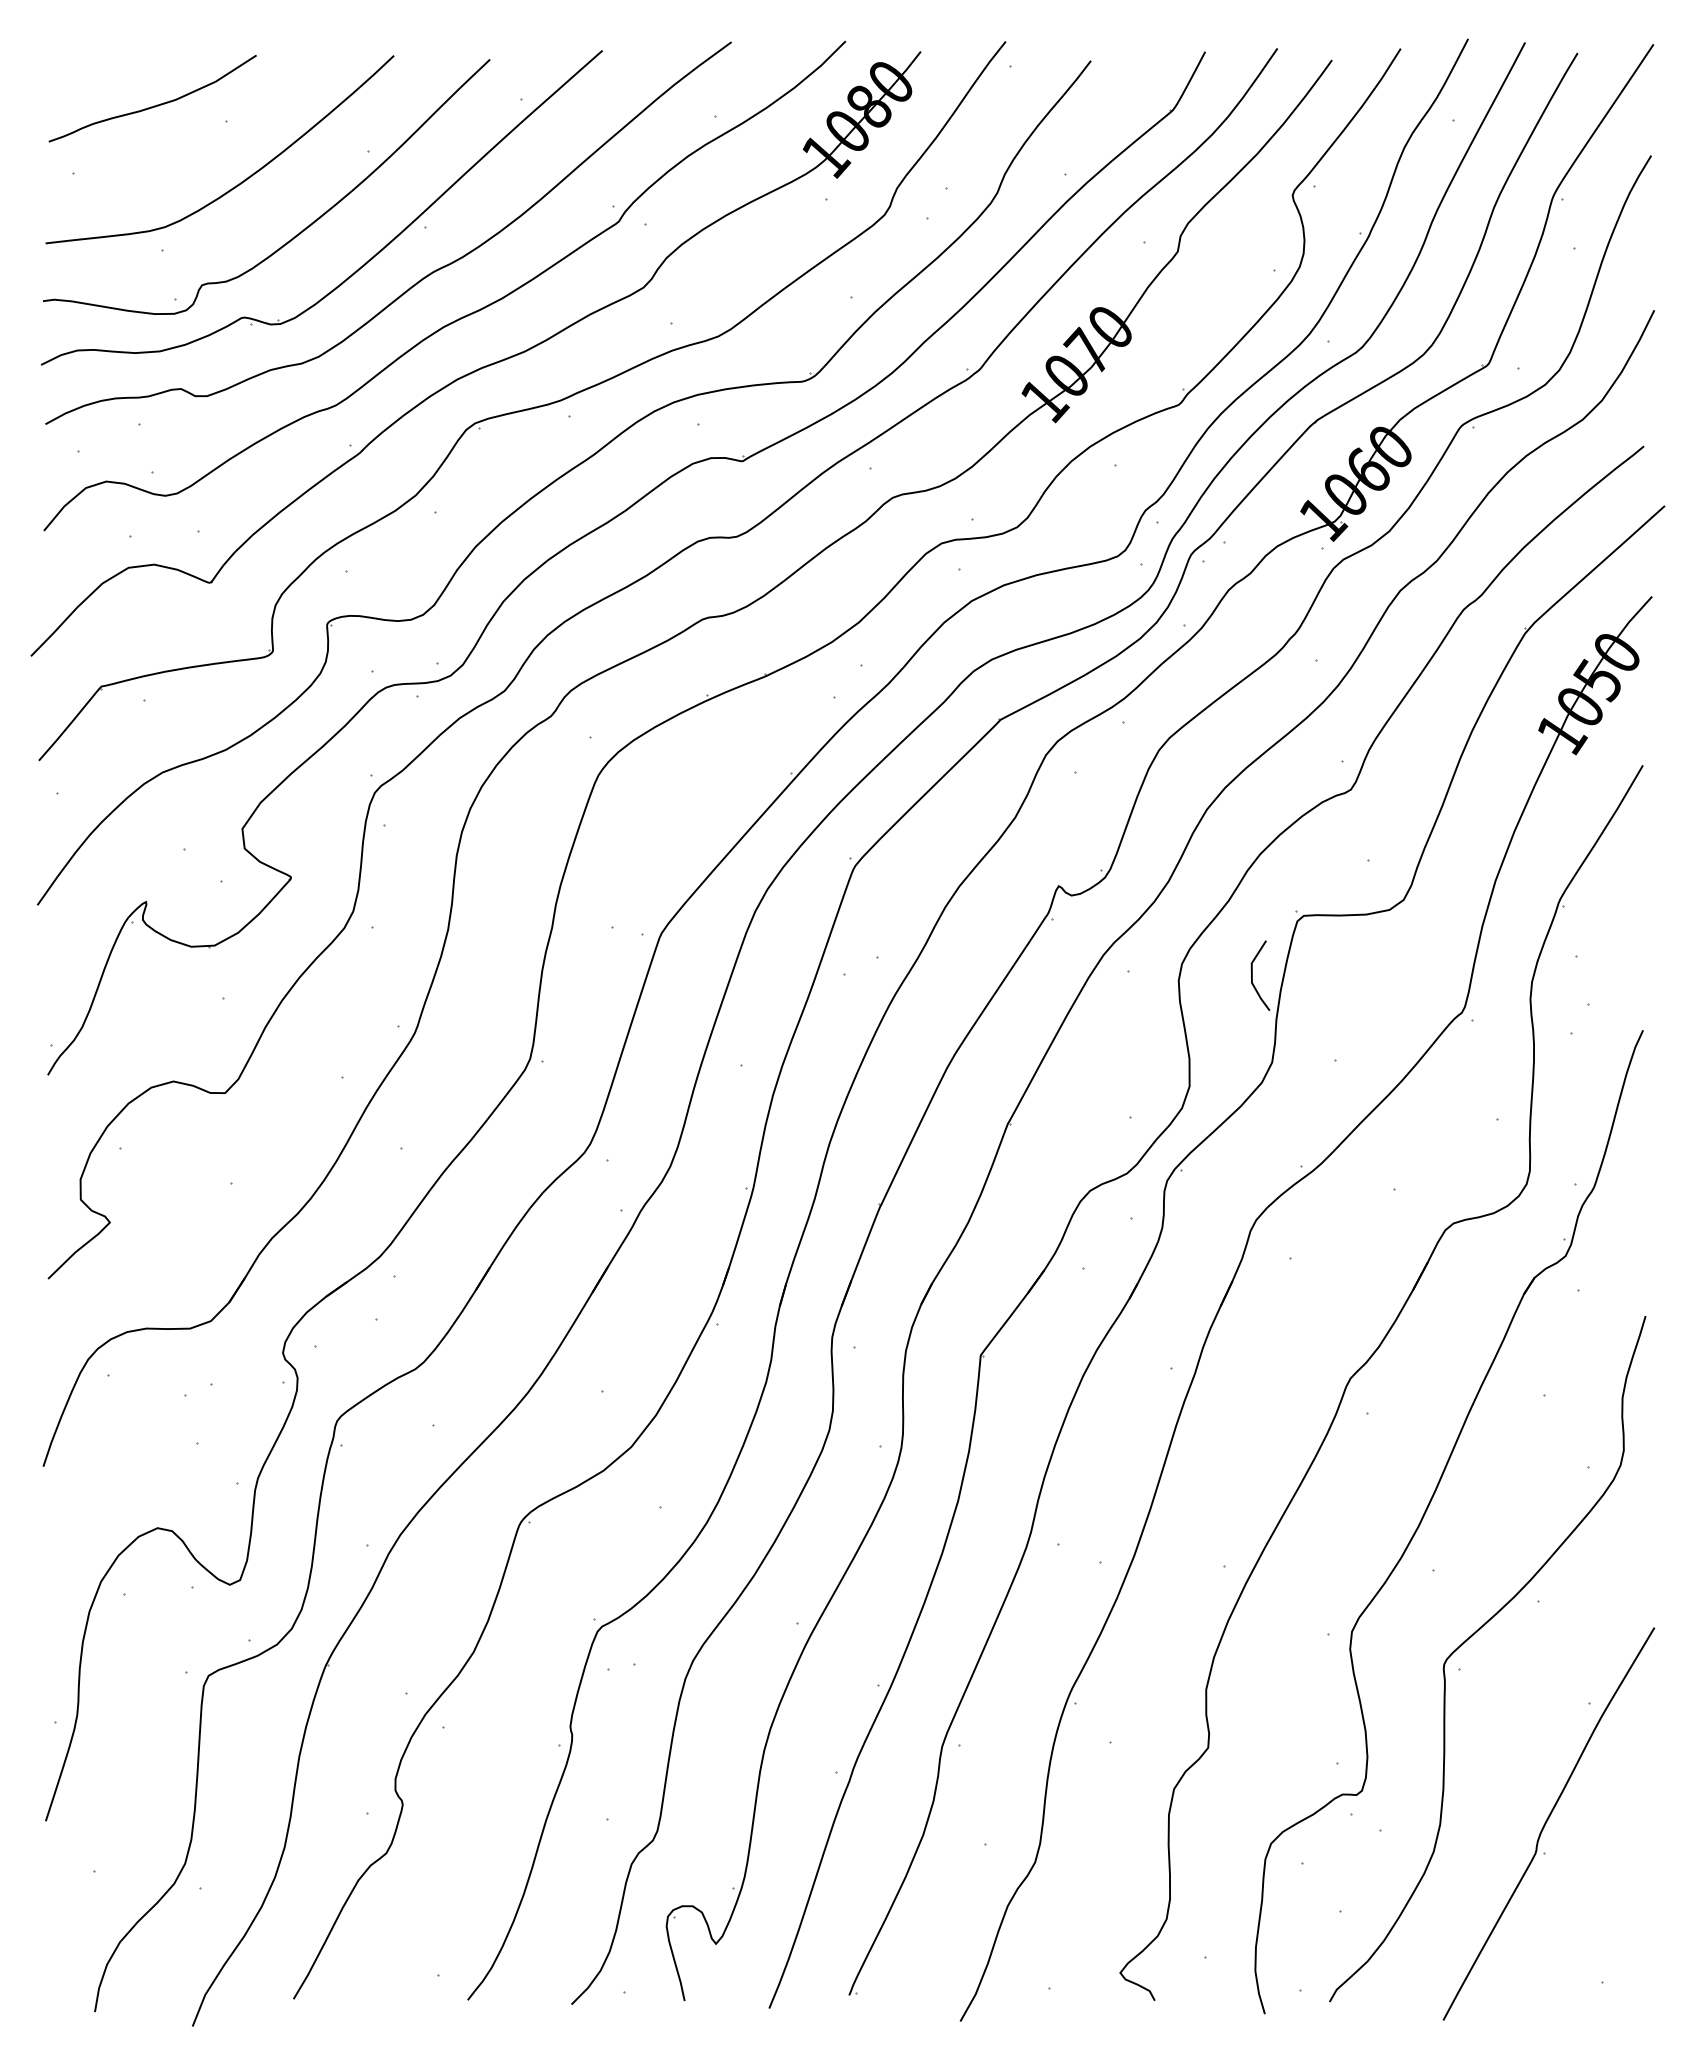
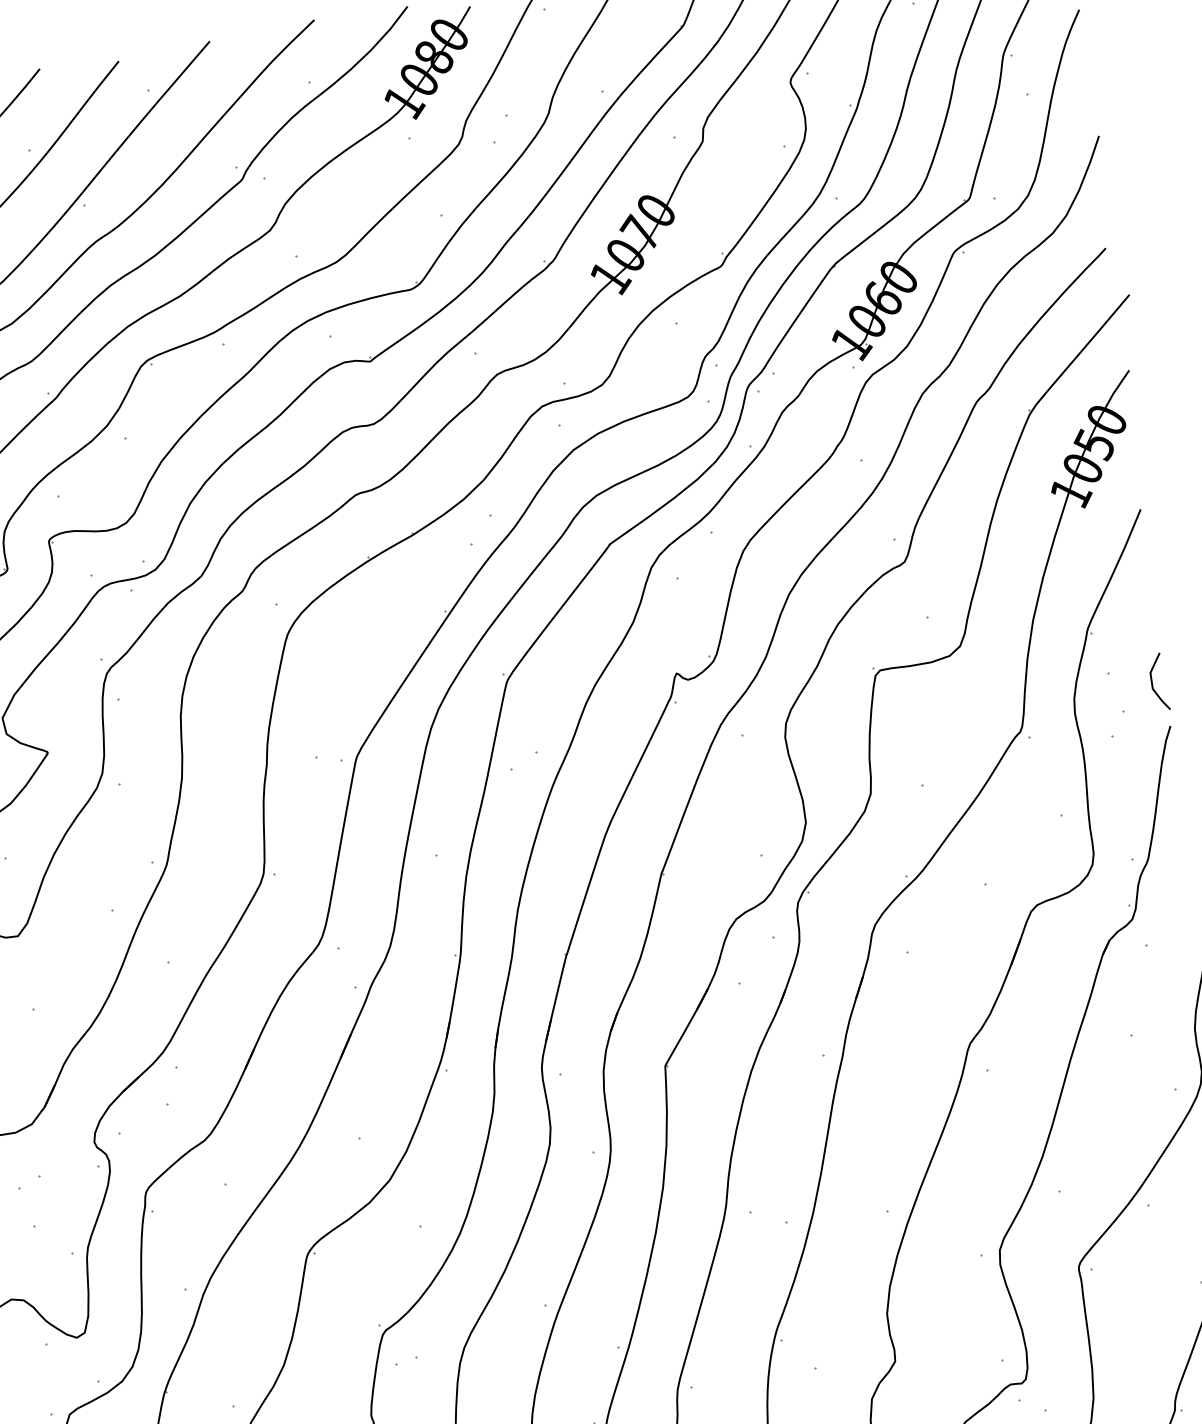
line: (1252, 975) -> (1152, 682), moved

